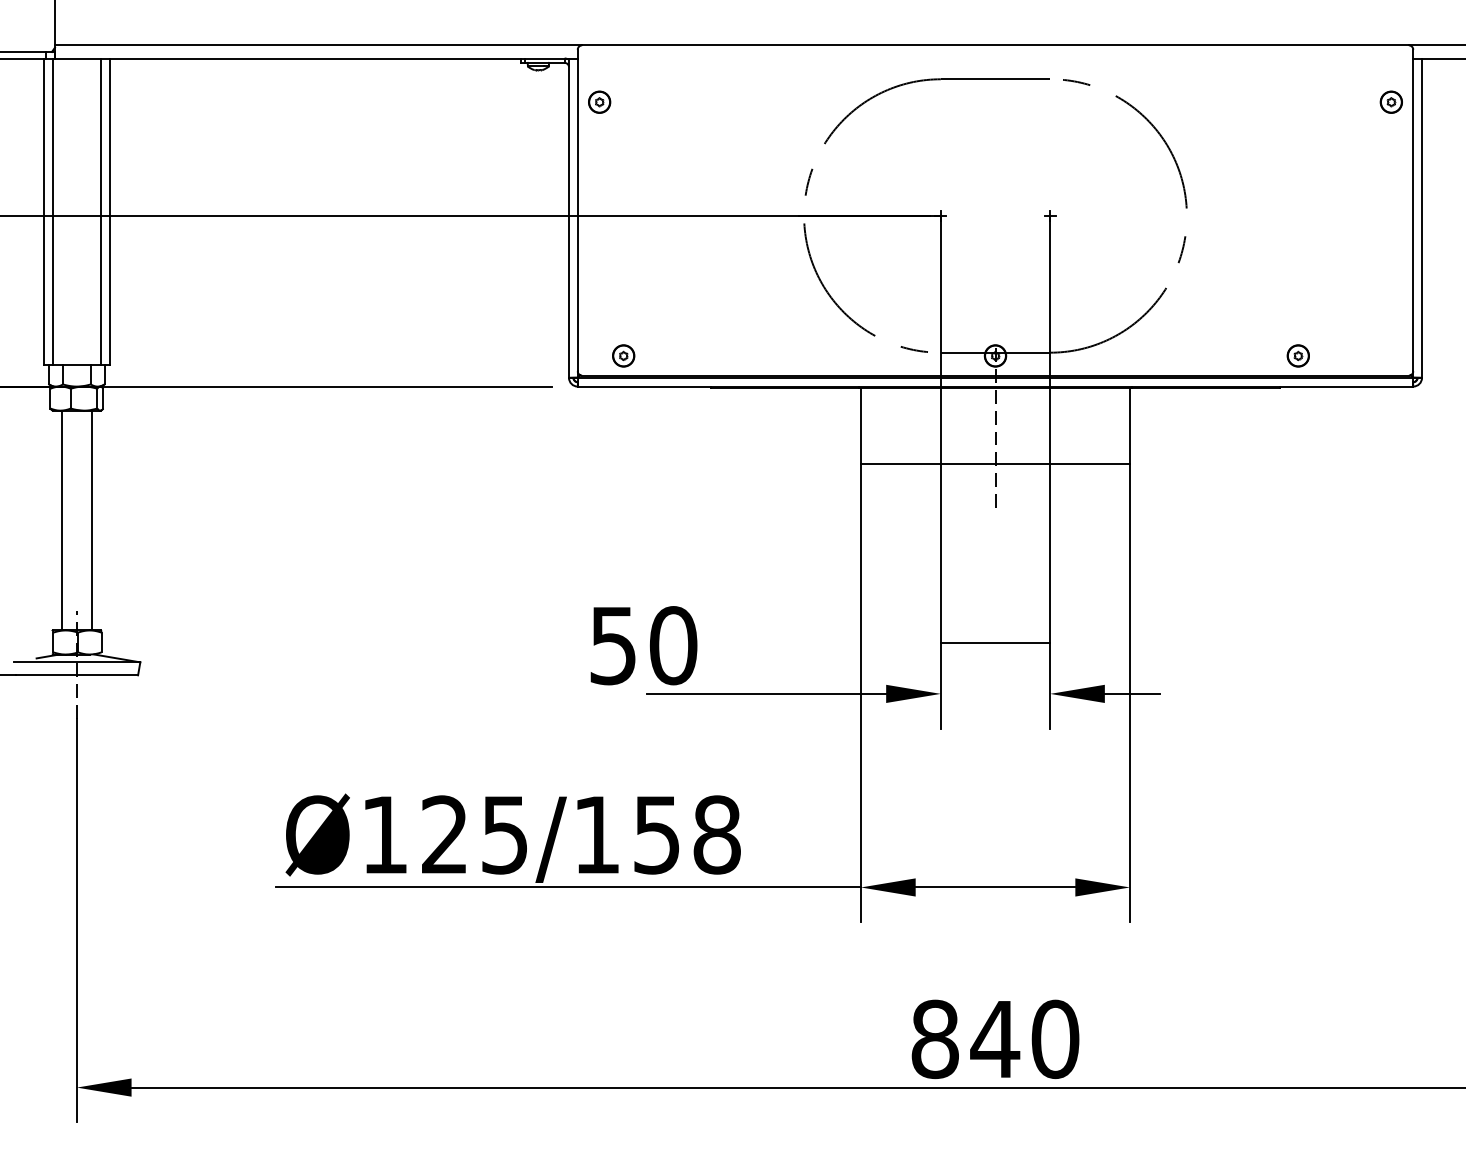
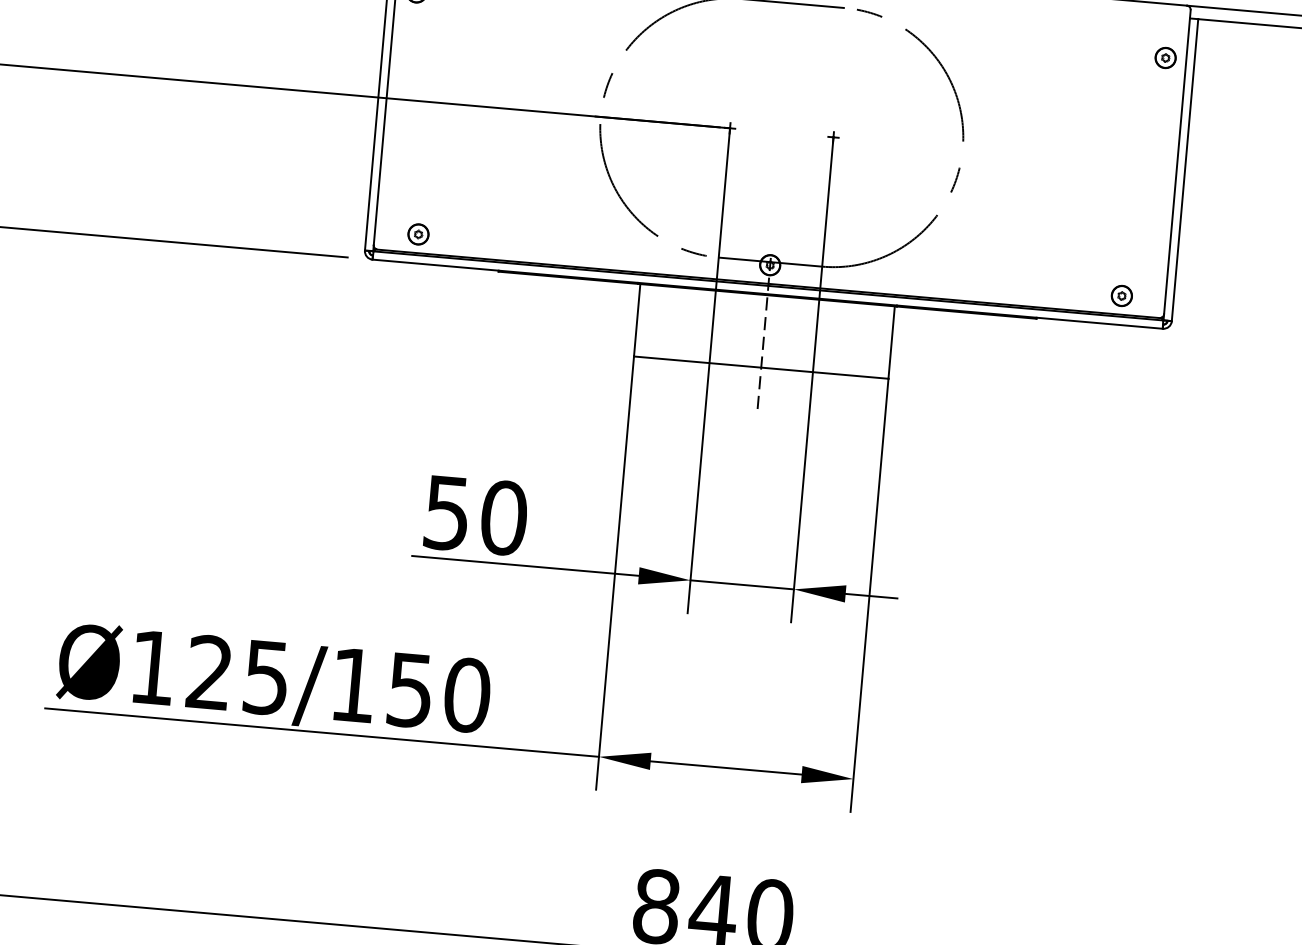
part: (1297, 355) -> (1121, 295), moved
line: (995, 642) -> (742, 584), moved
text: (643, 645) -> (475, 515), moved
text: (717, 834) -> (467, 694), Ø125/158 -> Ø125/150

